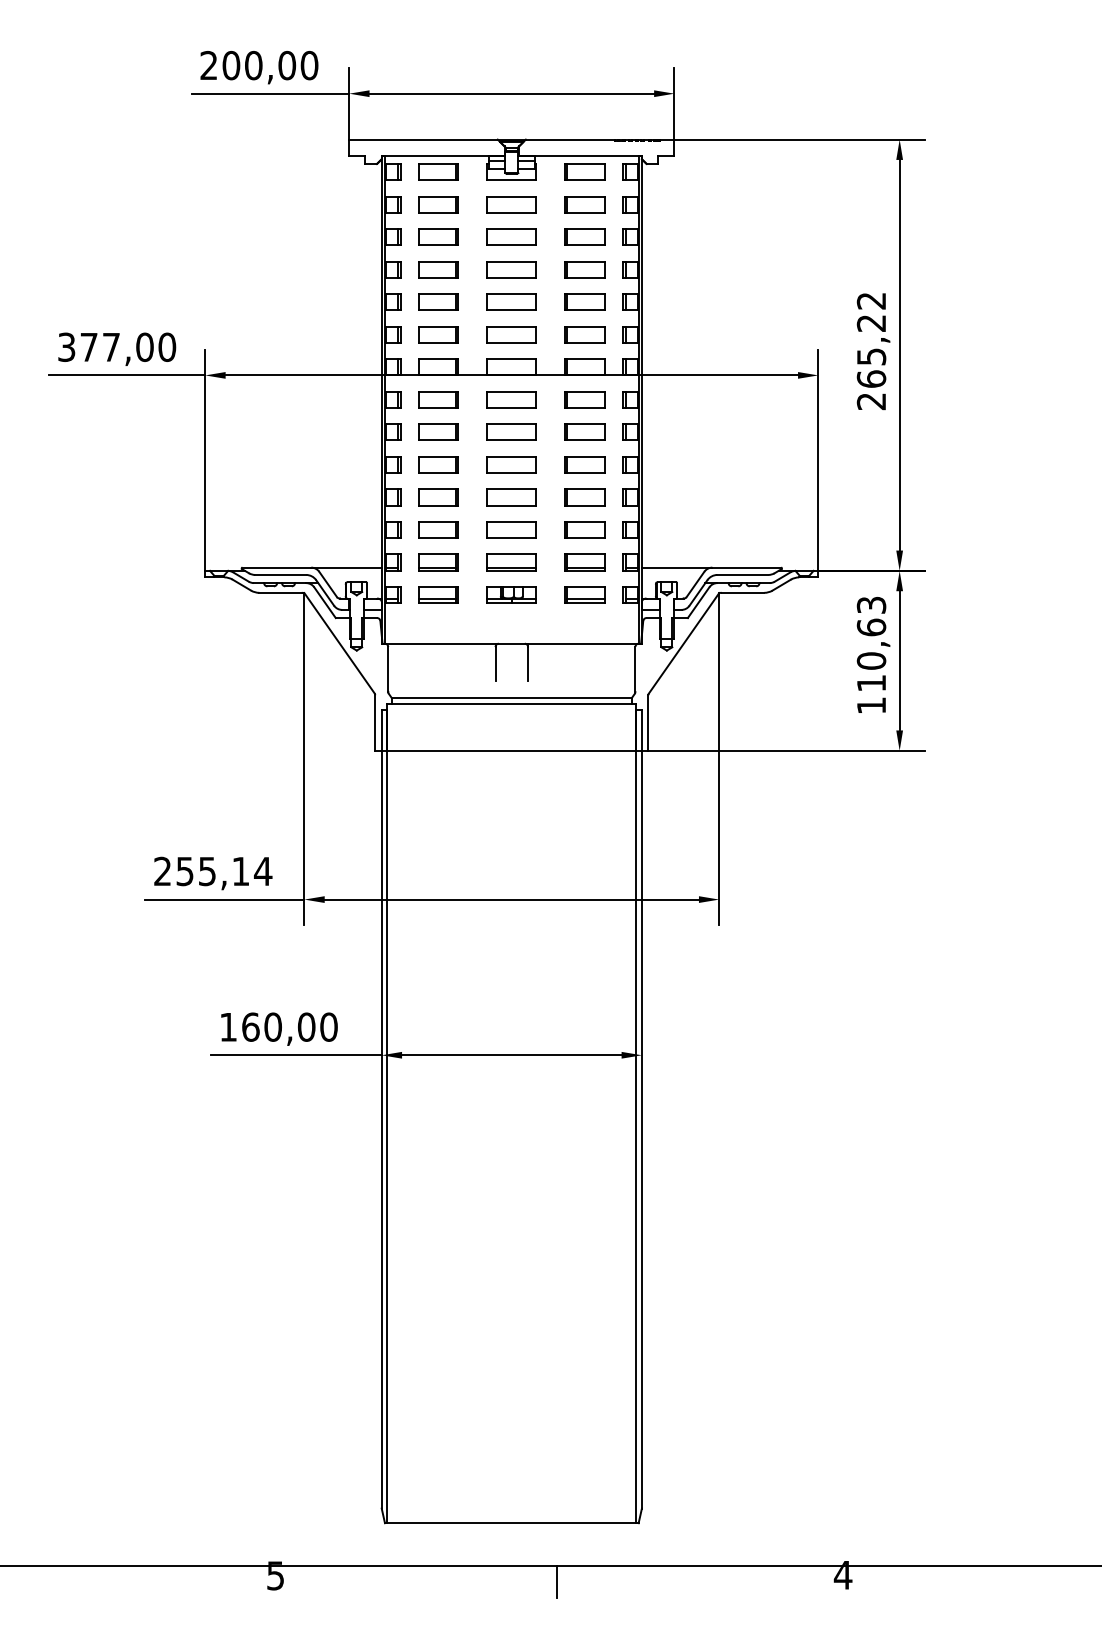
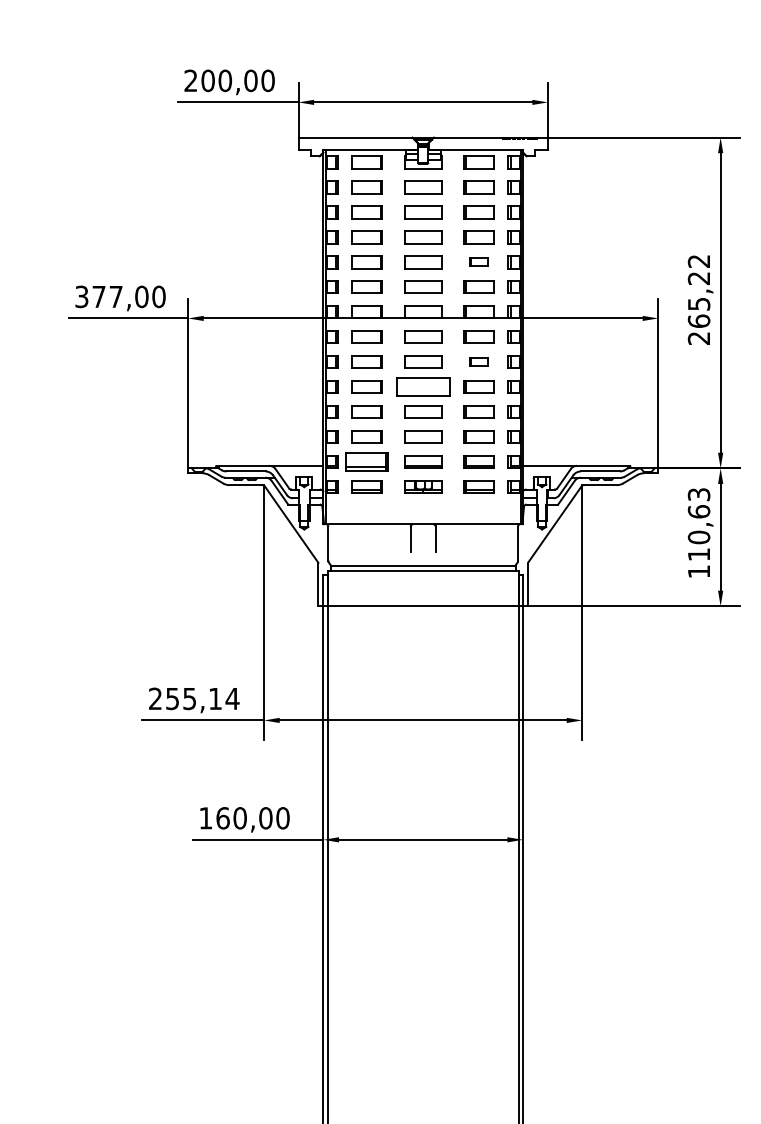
part: (584, 301) -> (478, 261), size x0.6
part: (584, 431) -> (478, 361), size x0.6
part: (511, 464) -> (422, 386), size x1.4
part: (438, 562) -> (366, 461), size x1.4

